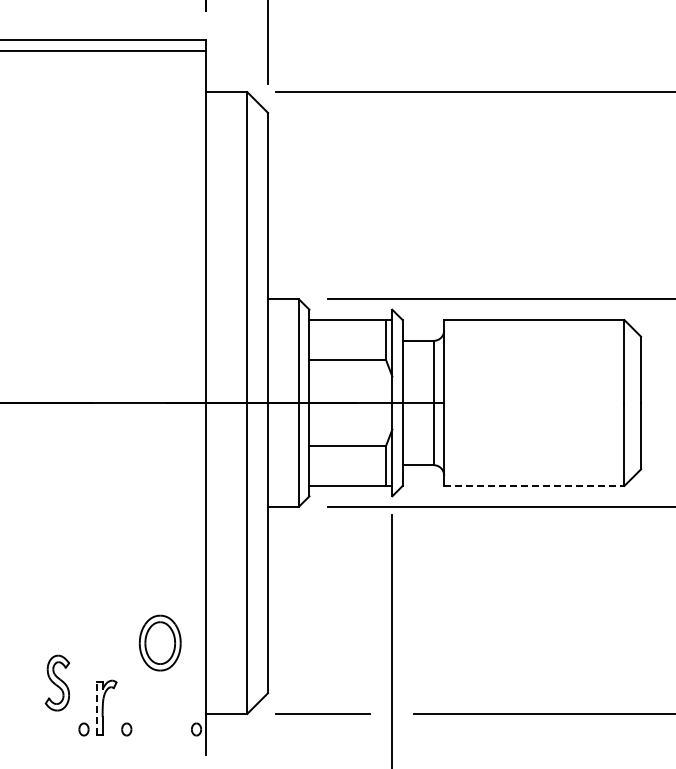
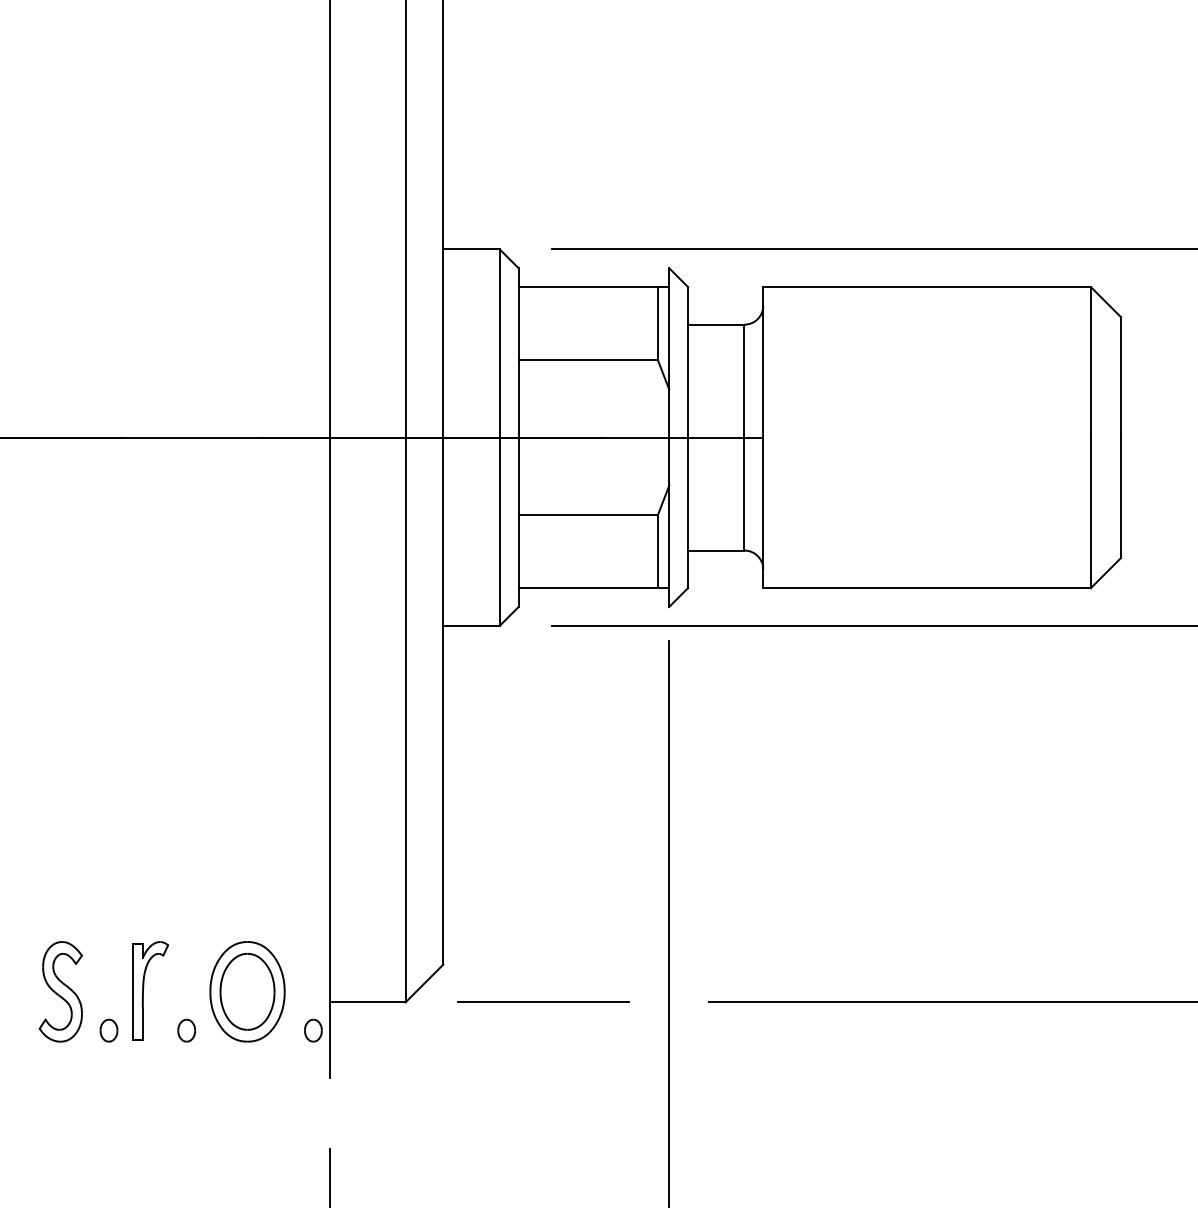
line: (534, 485) -> (927, 587), dashed -> solid
part: (159, 642) -> (246, 990), moved
part: (57, 682) -> (60, 990), moved
line: (97, 708) -> (133, 992), dashed -> solid

